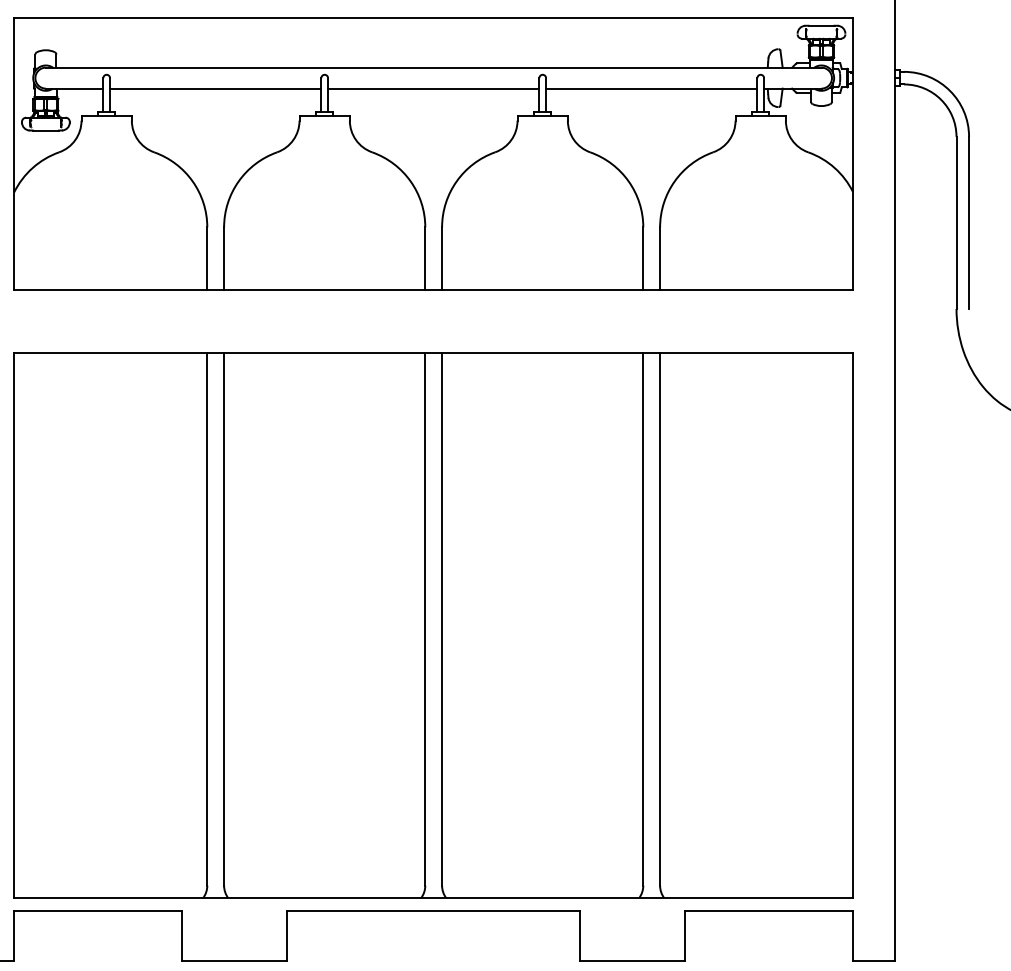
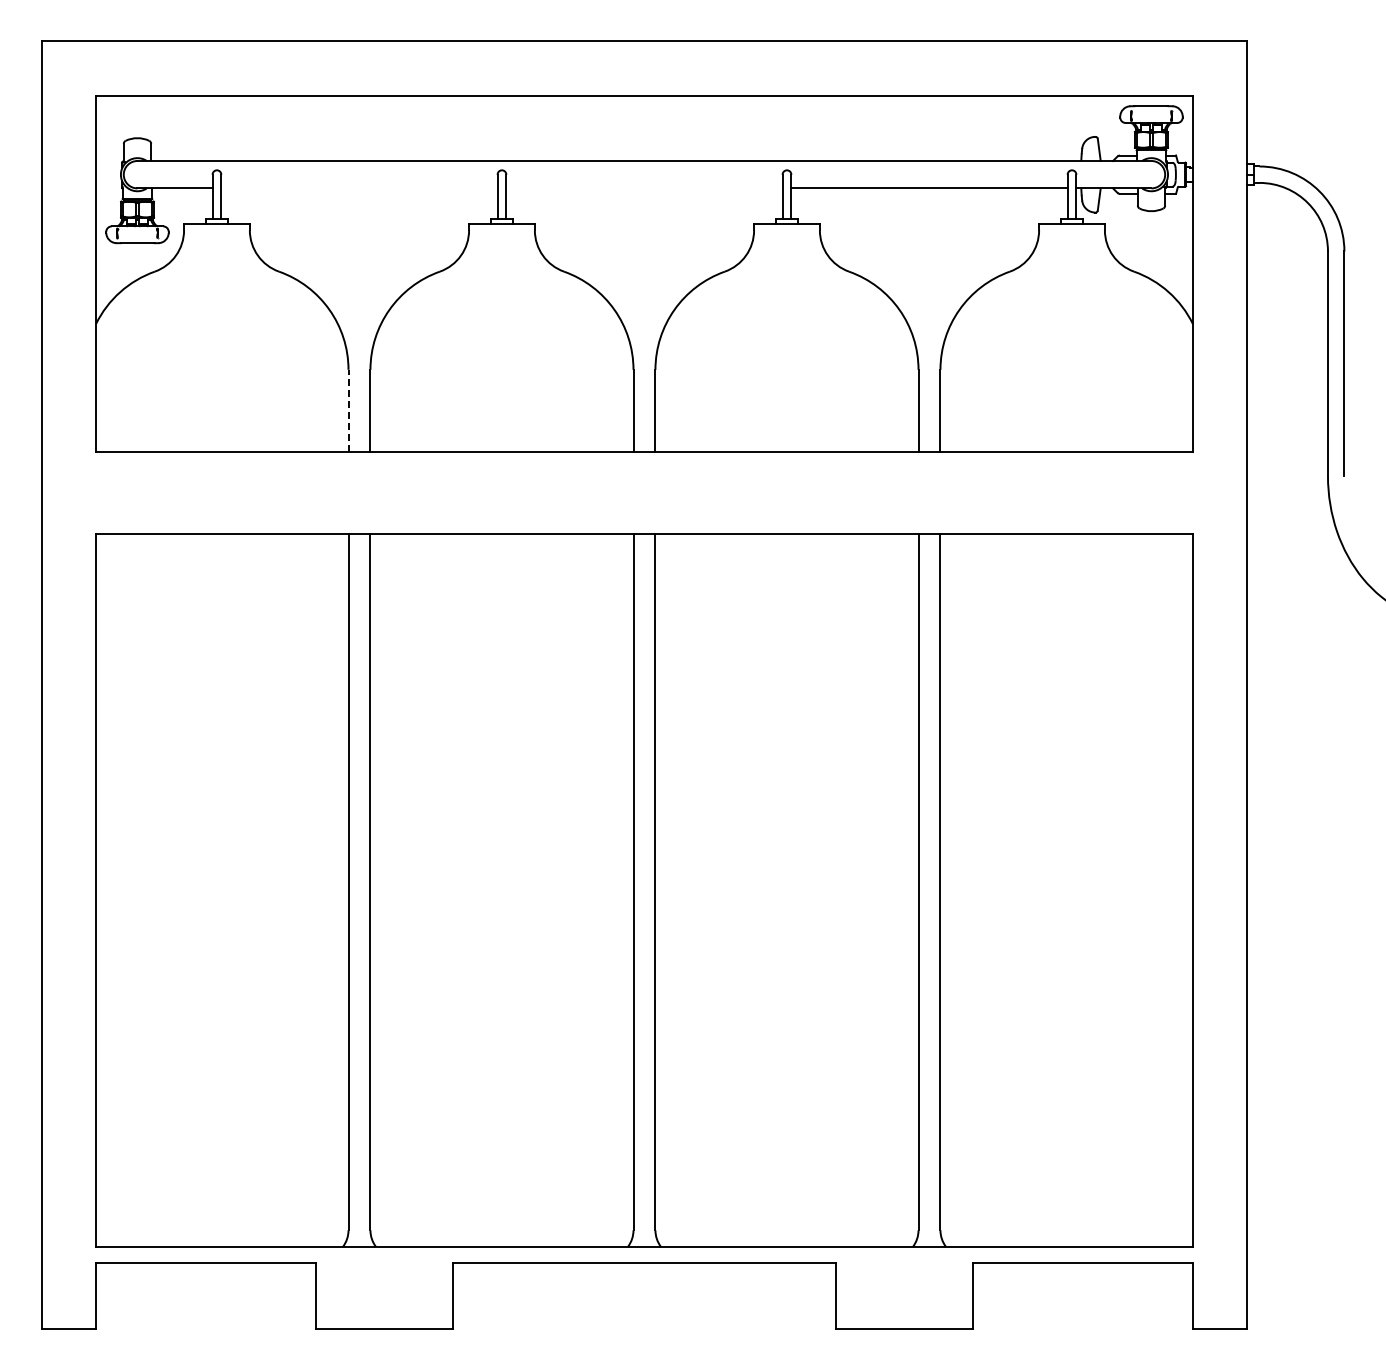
line: (215, 88) -> (359, 188), removed
line: (433, 88) -> (644, 188), removed
line: (207, 258) -> (348, 410), solid -> dashed

